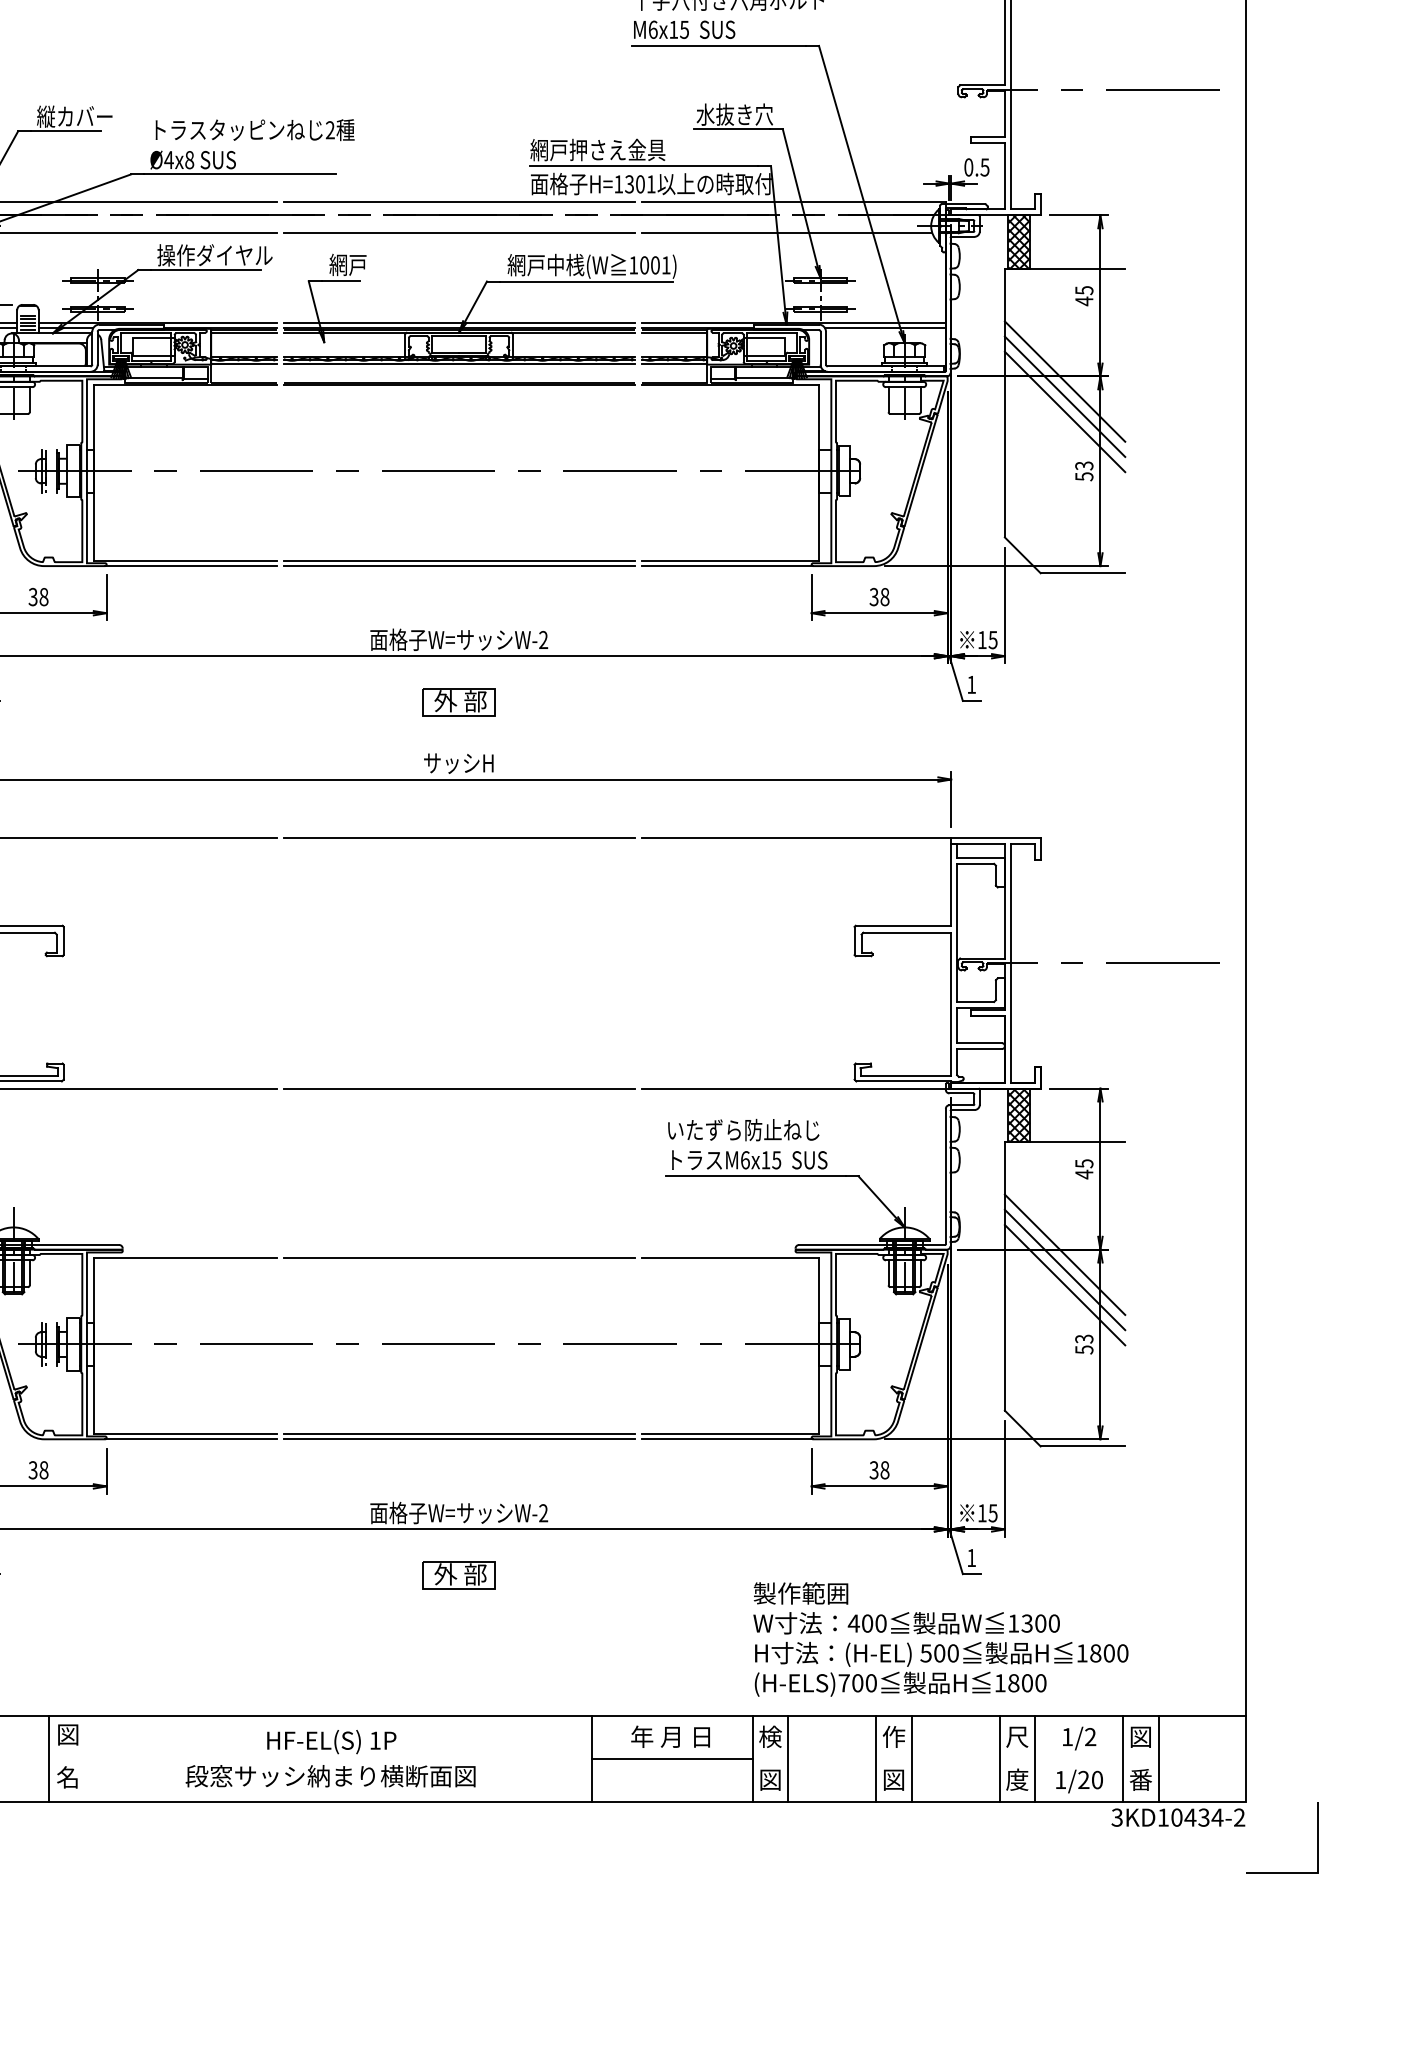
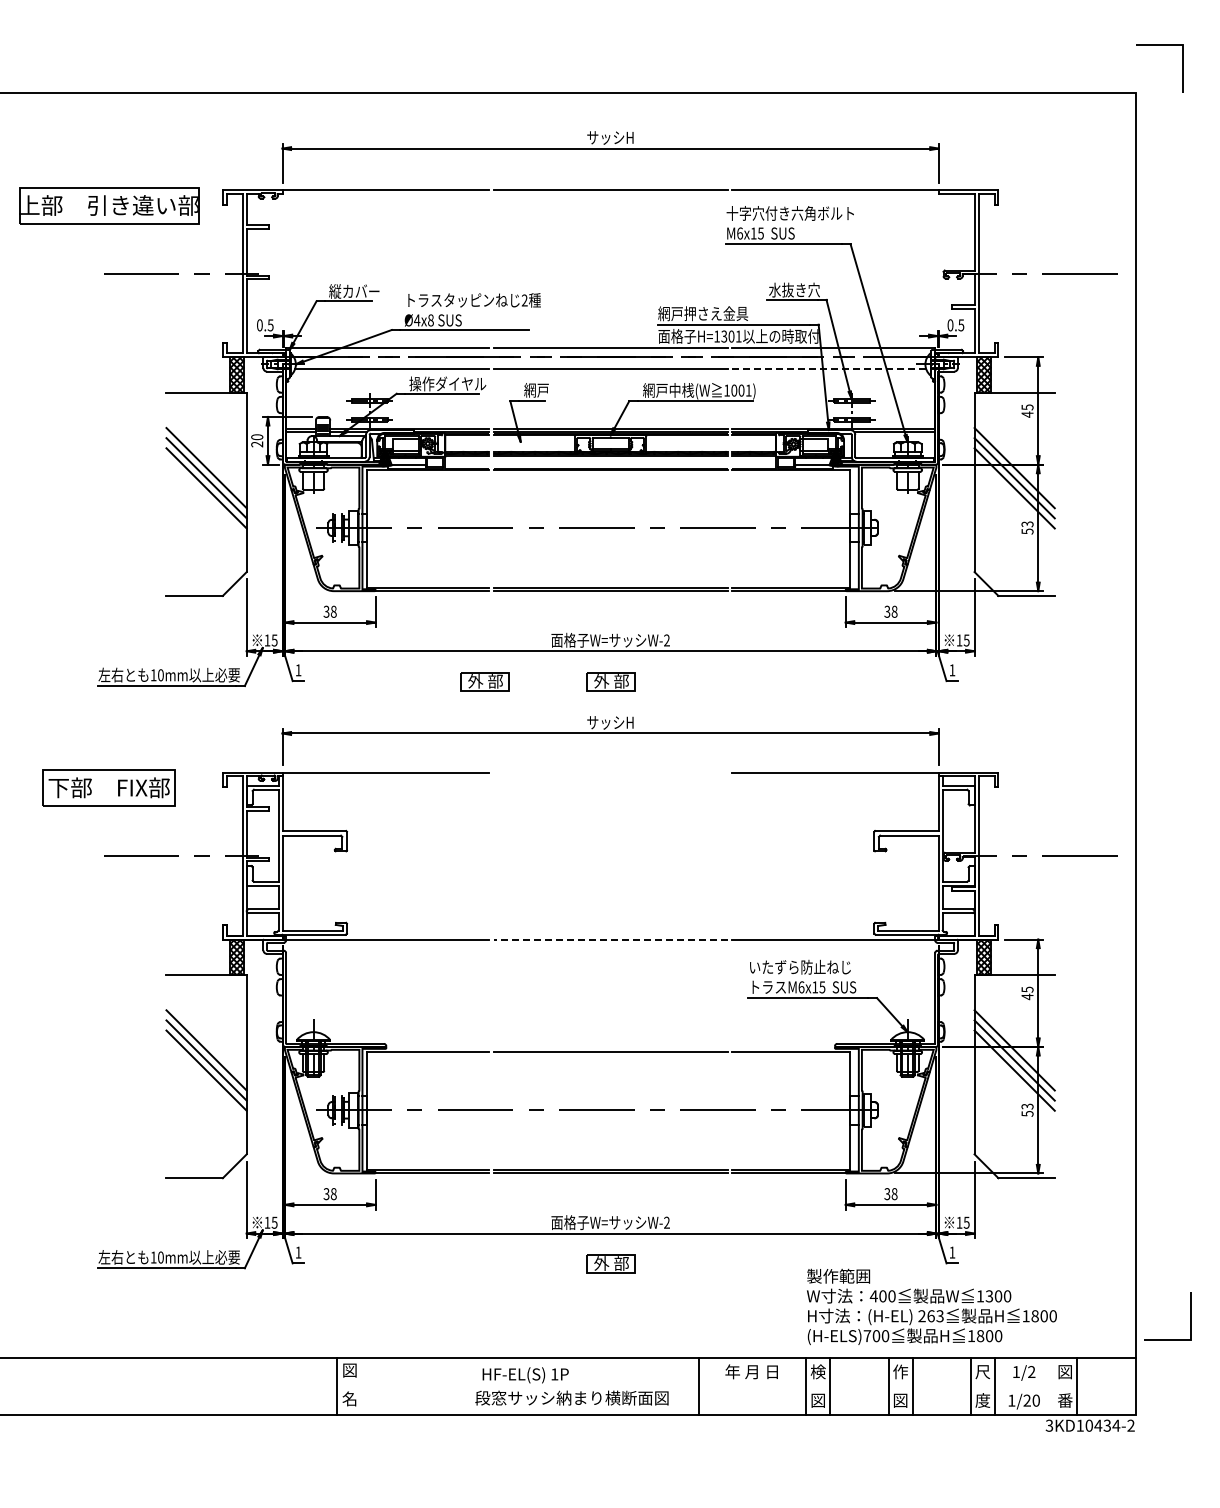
line: (787, 233) -> (829, 369), solid -> dashed
part: (269, 701) -> (484, 681), added
line: (458, 838) -> (610, 772), removed
line: (458, 1088) -> (610, 939), solid -> dashed
text: (938, 1653) -> (930, 1316), 500 -> 263
line: (671, 1758) -> (752, 1386), removed
line: (1123, 1758) -> (1053, 1386), removed
text: (329, 1775) -> (571, 1397), moved
line: (1316, 1838) -> (1190, 1316), moved

